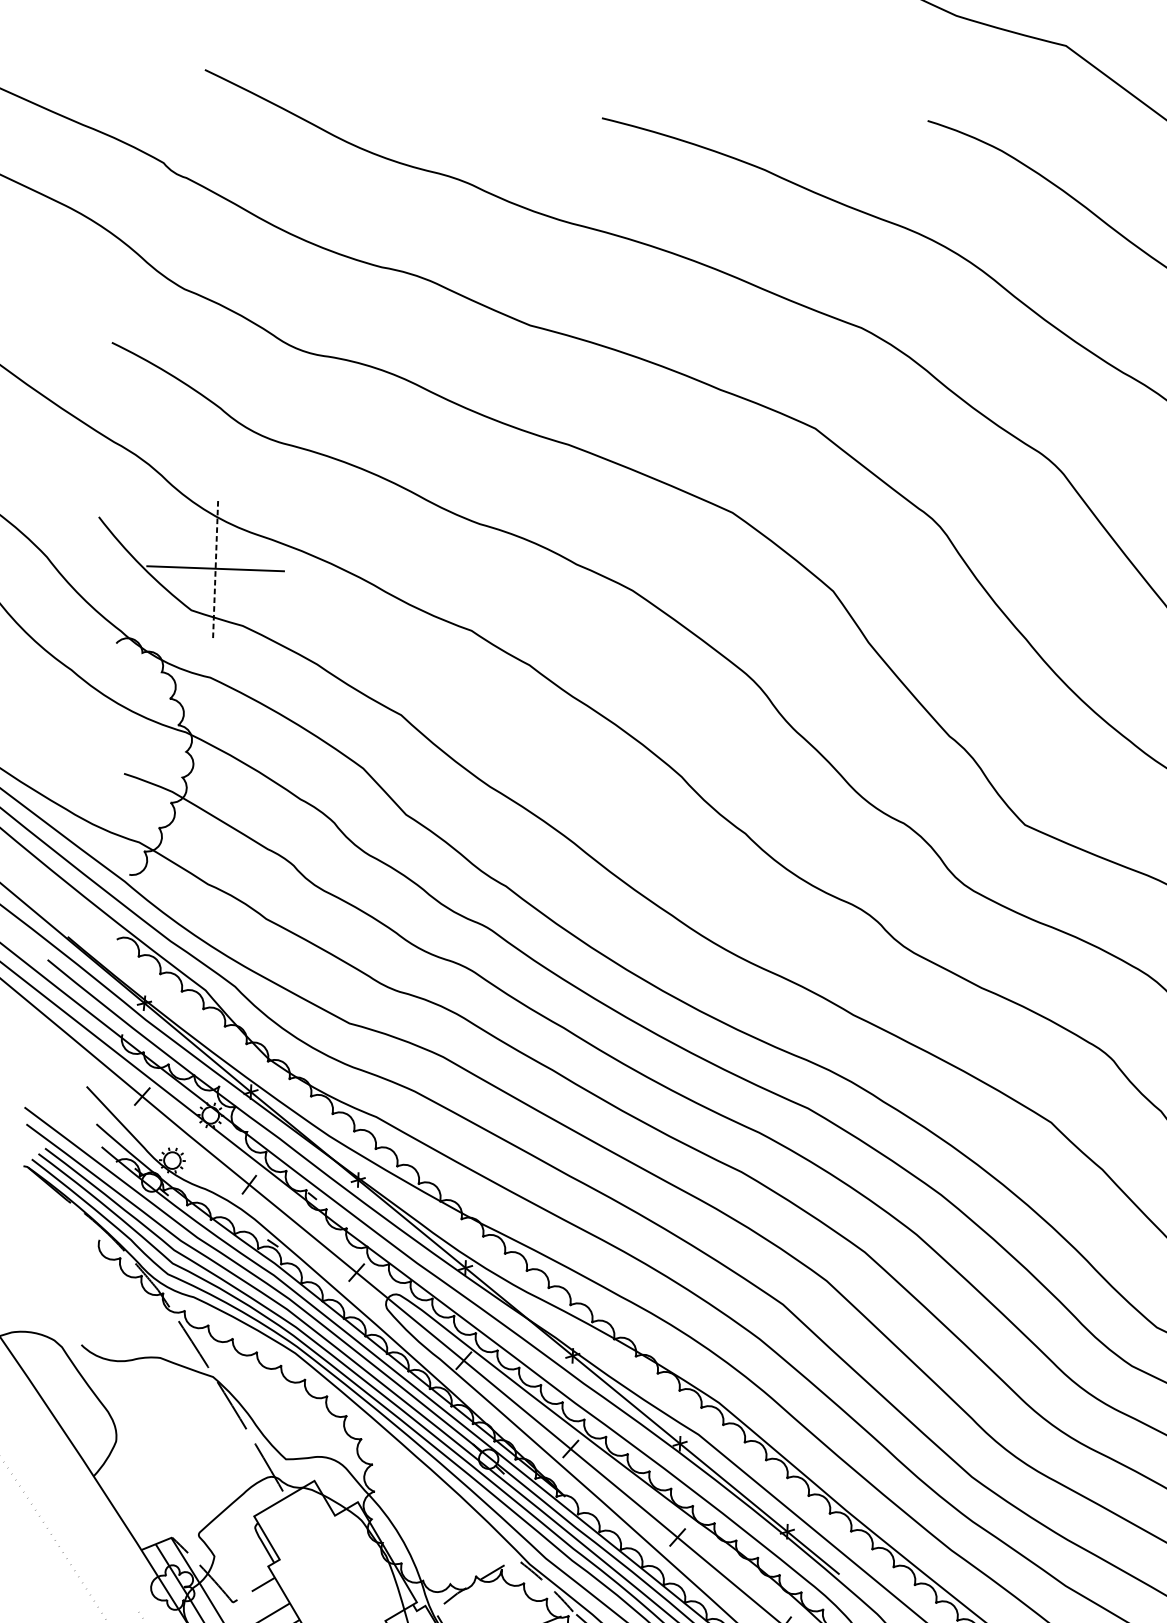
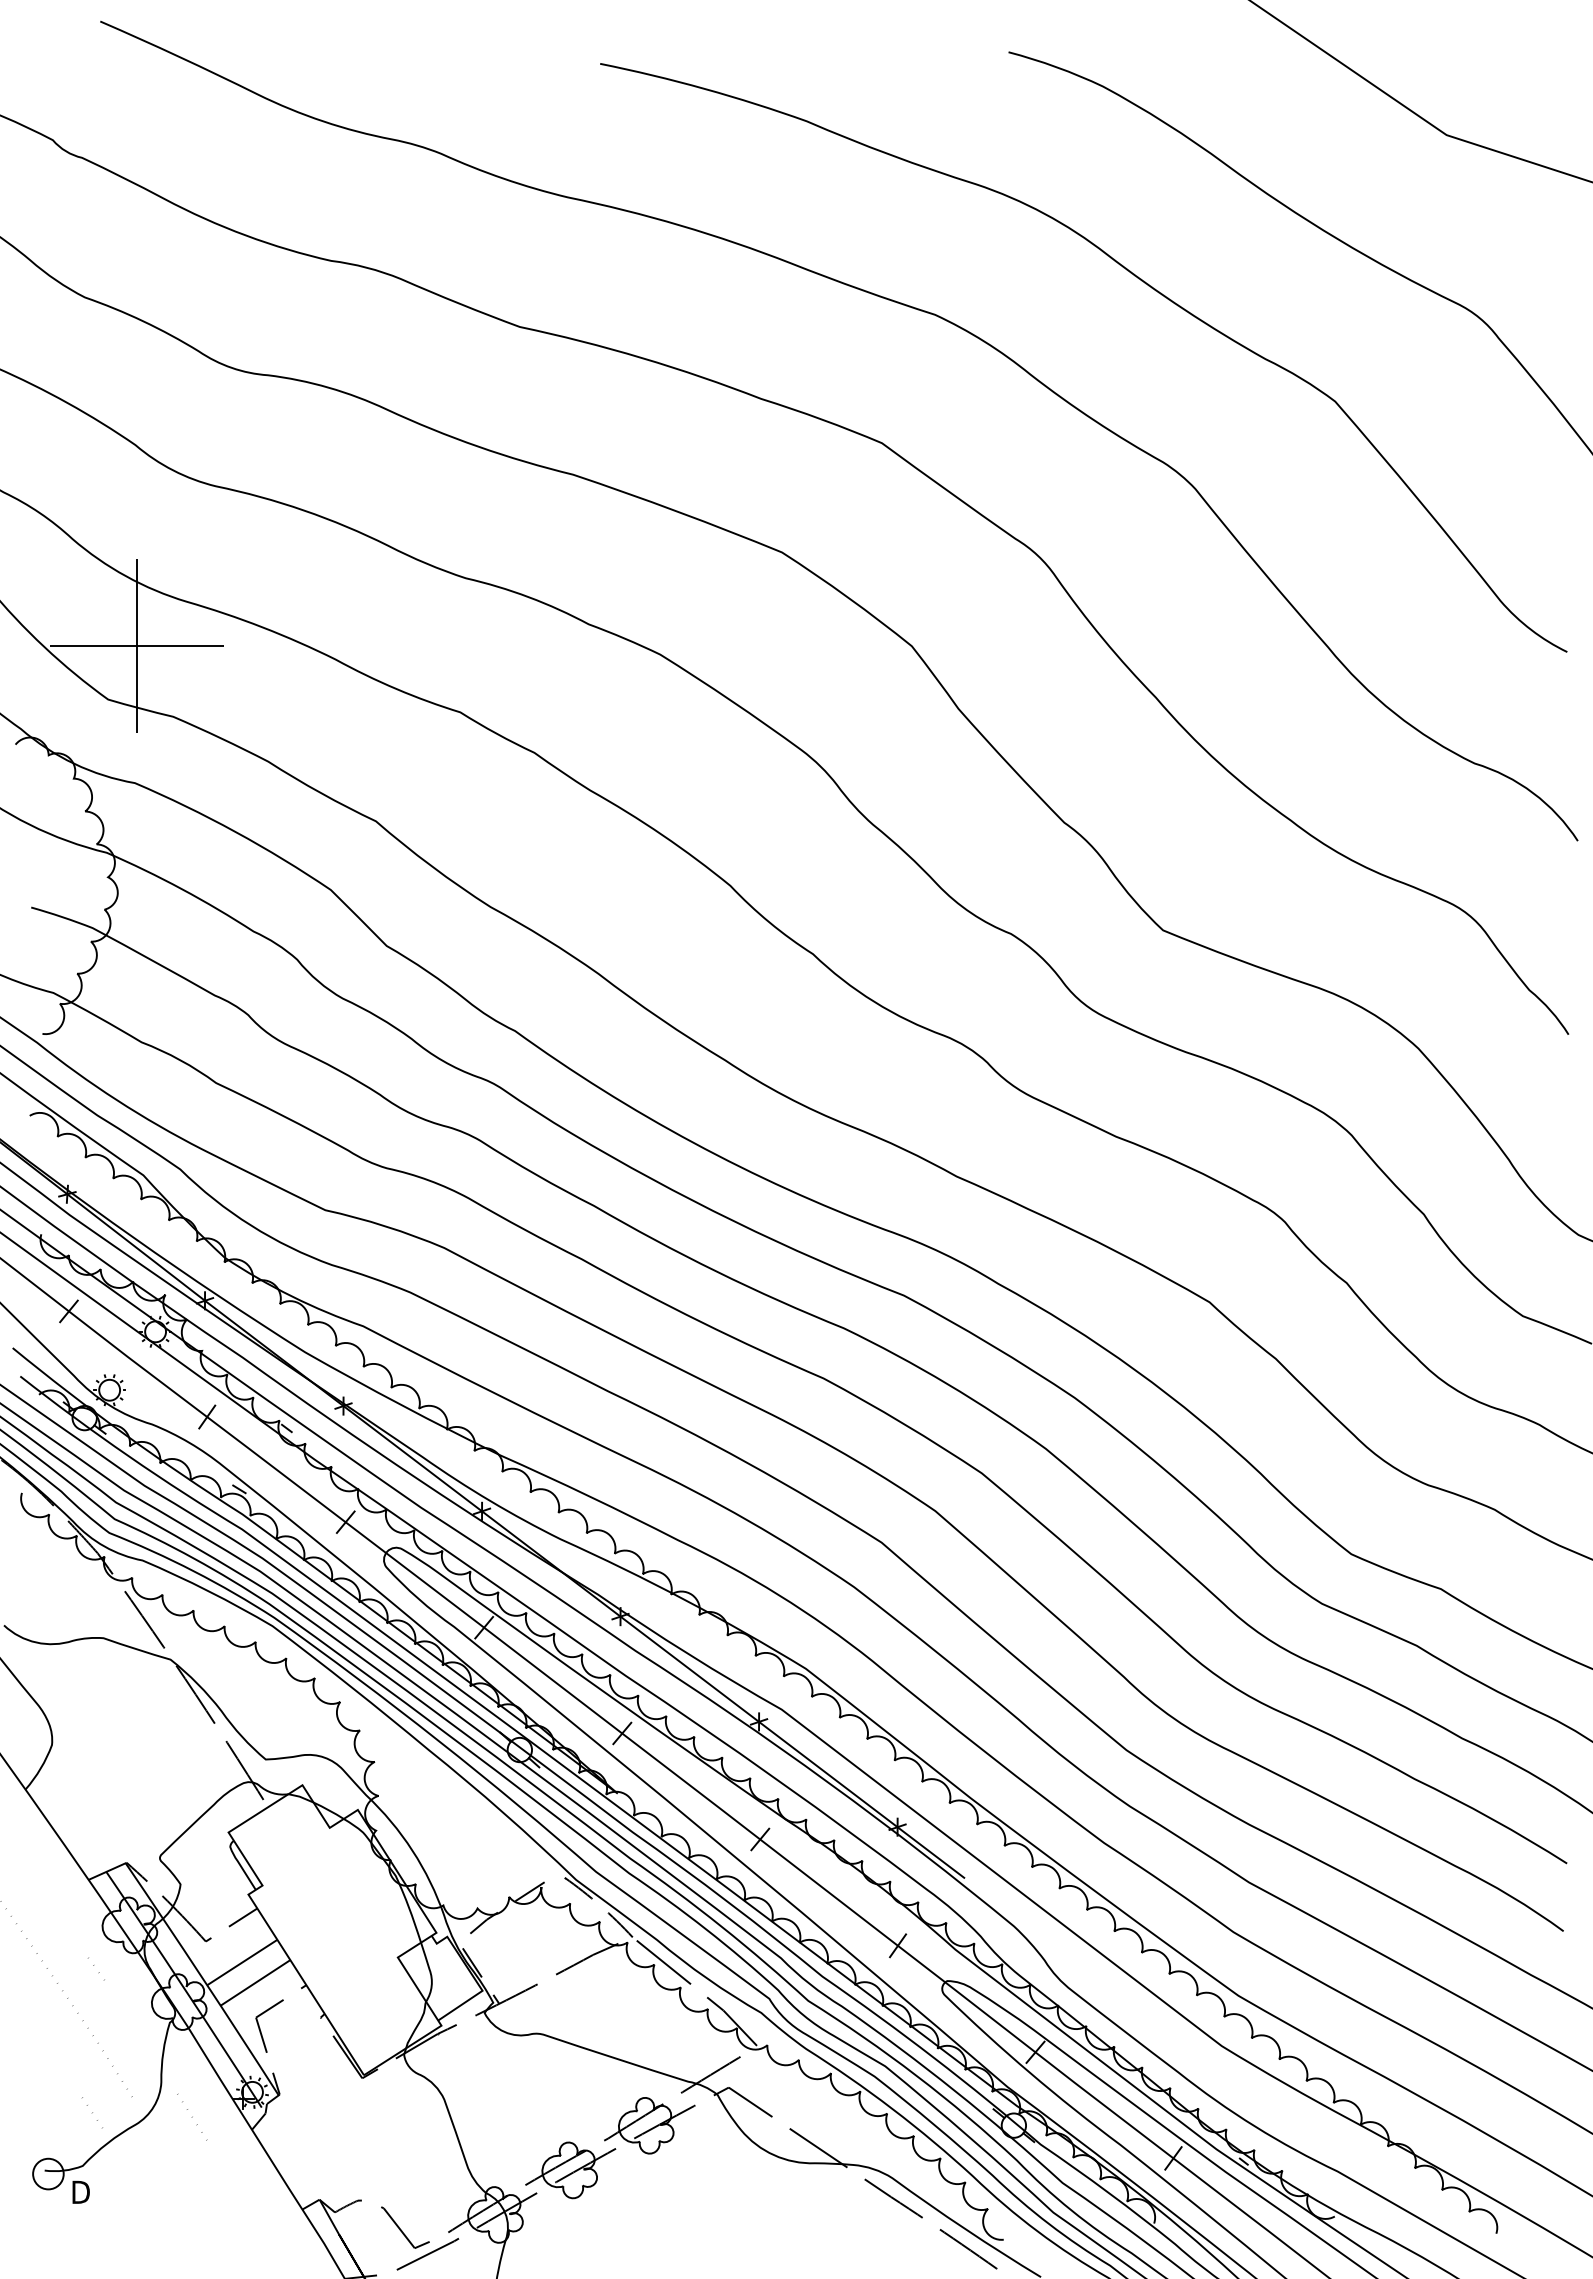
line: (215, 568) -> (136, 646), dashed -> solid

